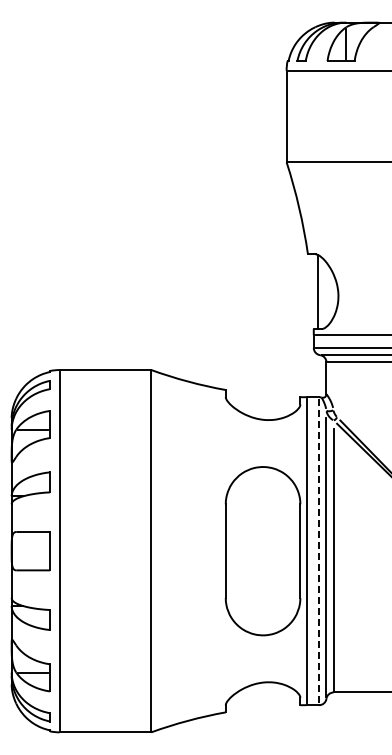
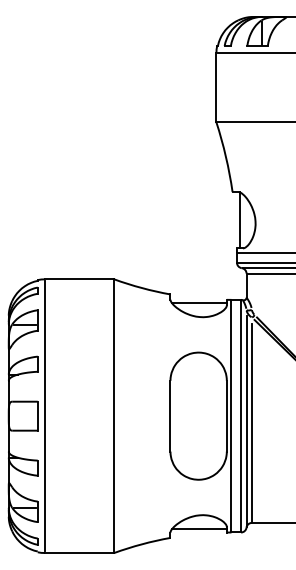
line: (263, 401) -> (198, 303), added
line: (319, 550) -> (241, 415), dashed -> solid
line: (263, 700) -> (198, 528), added

